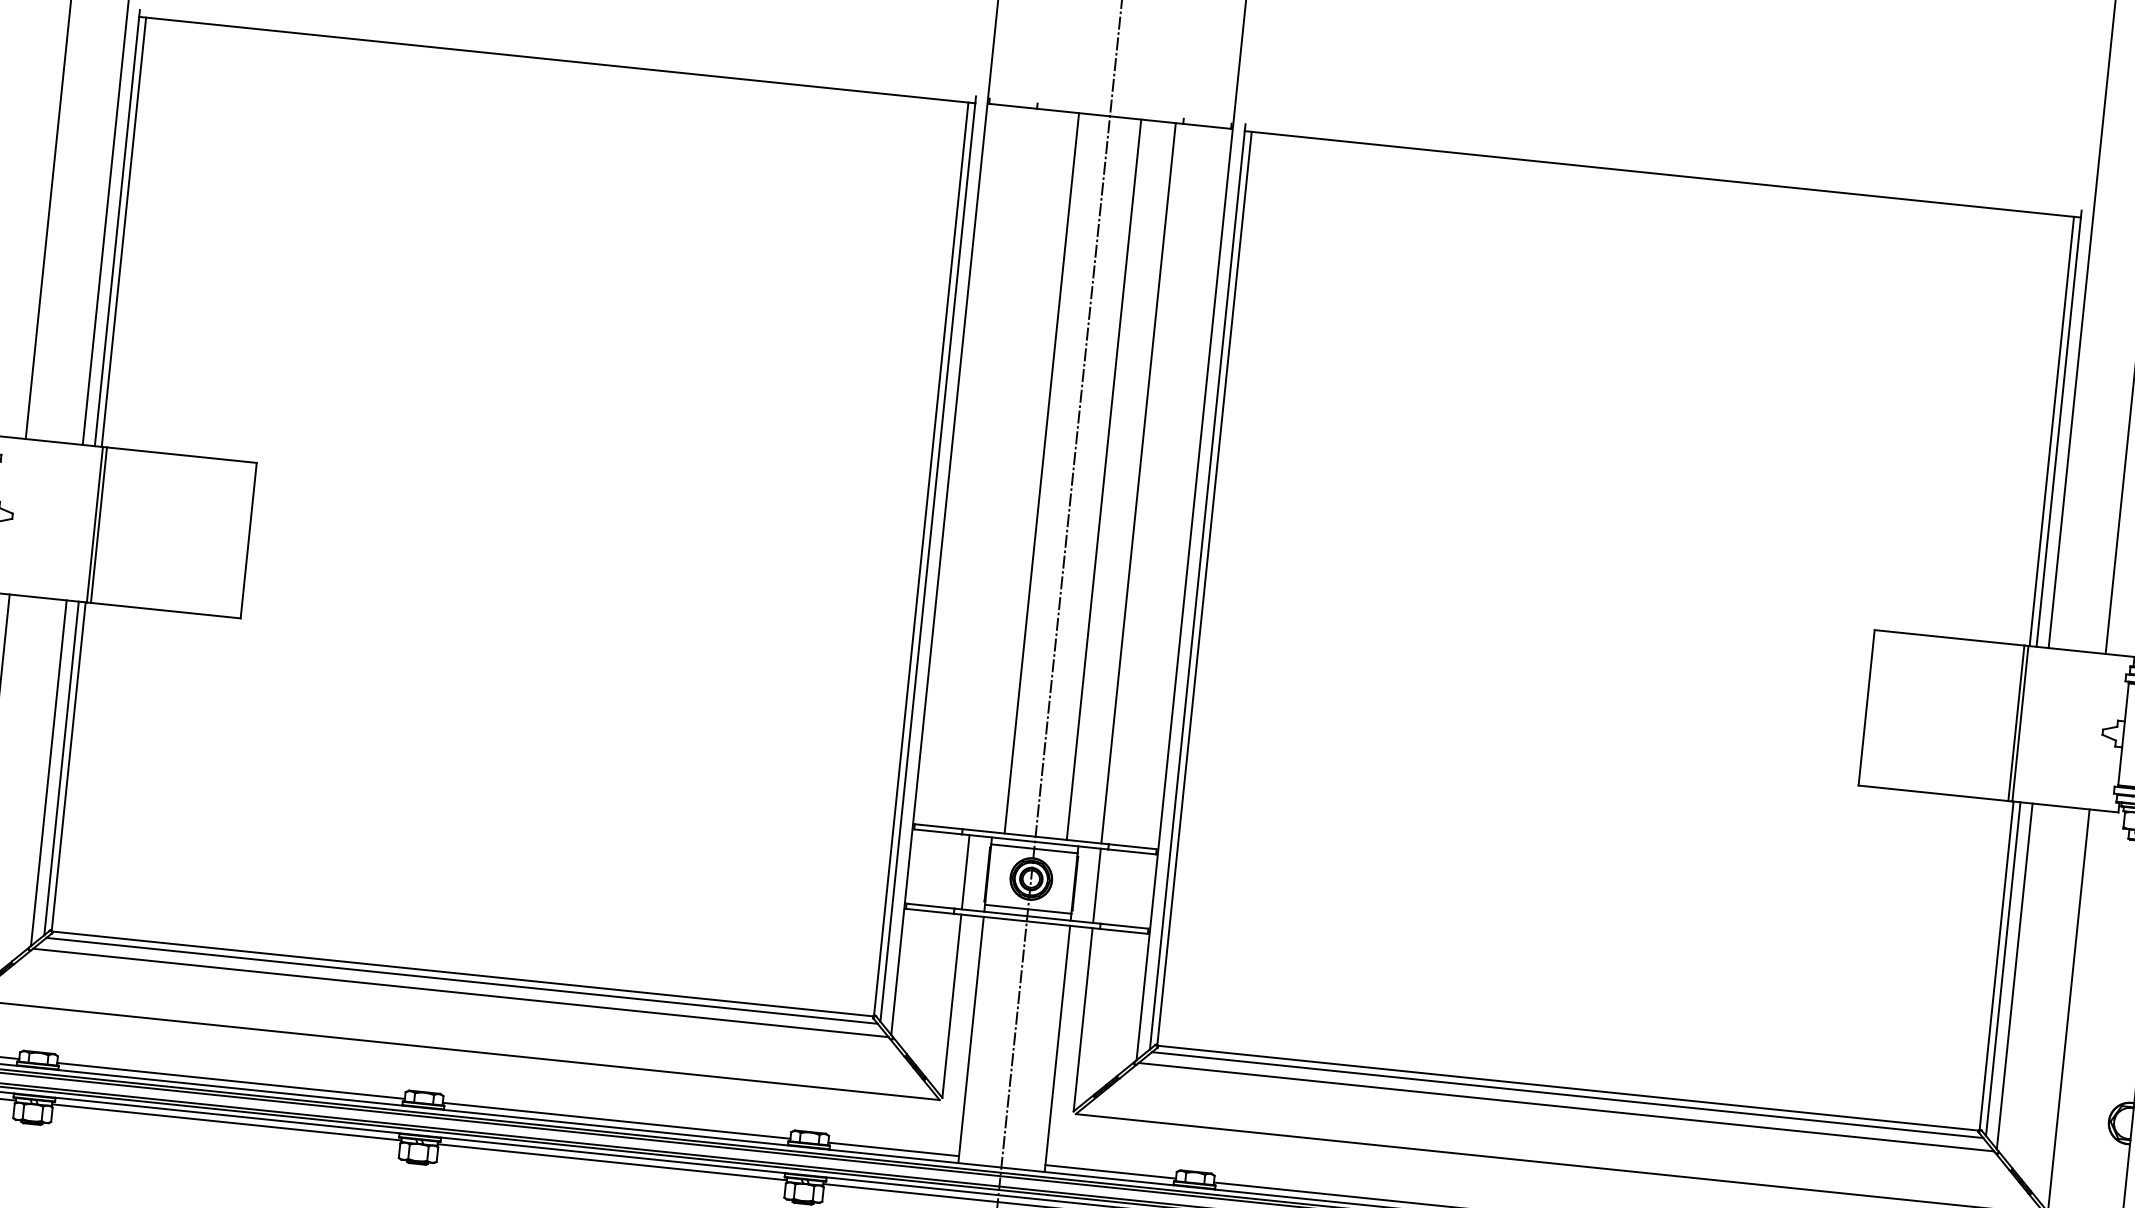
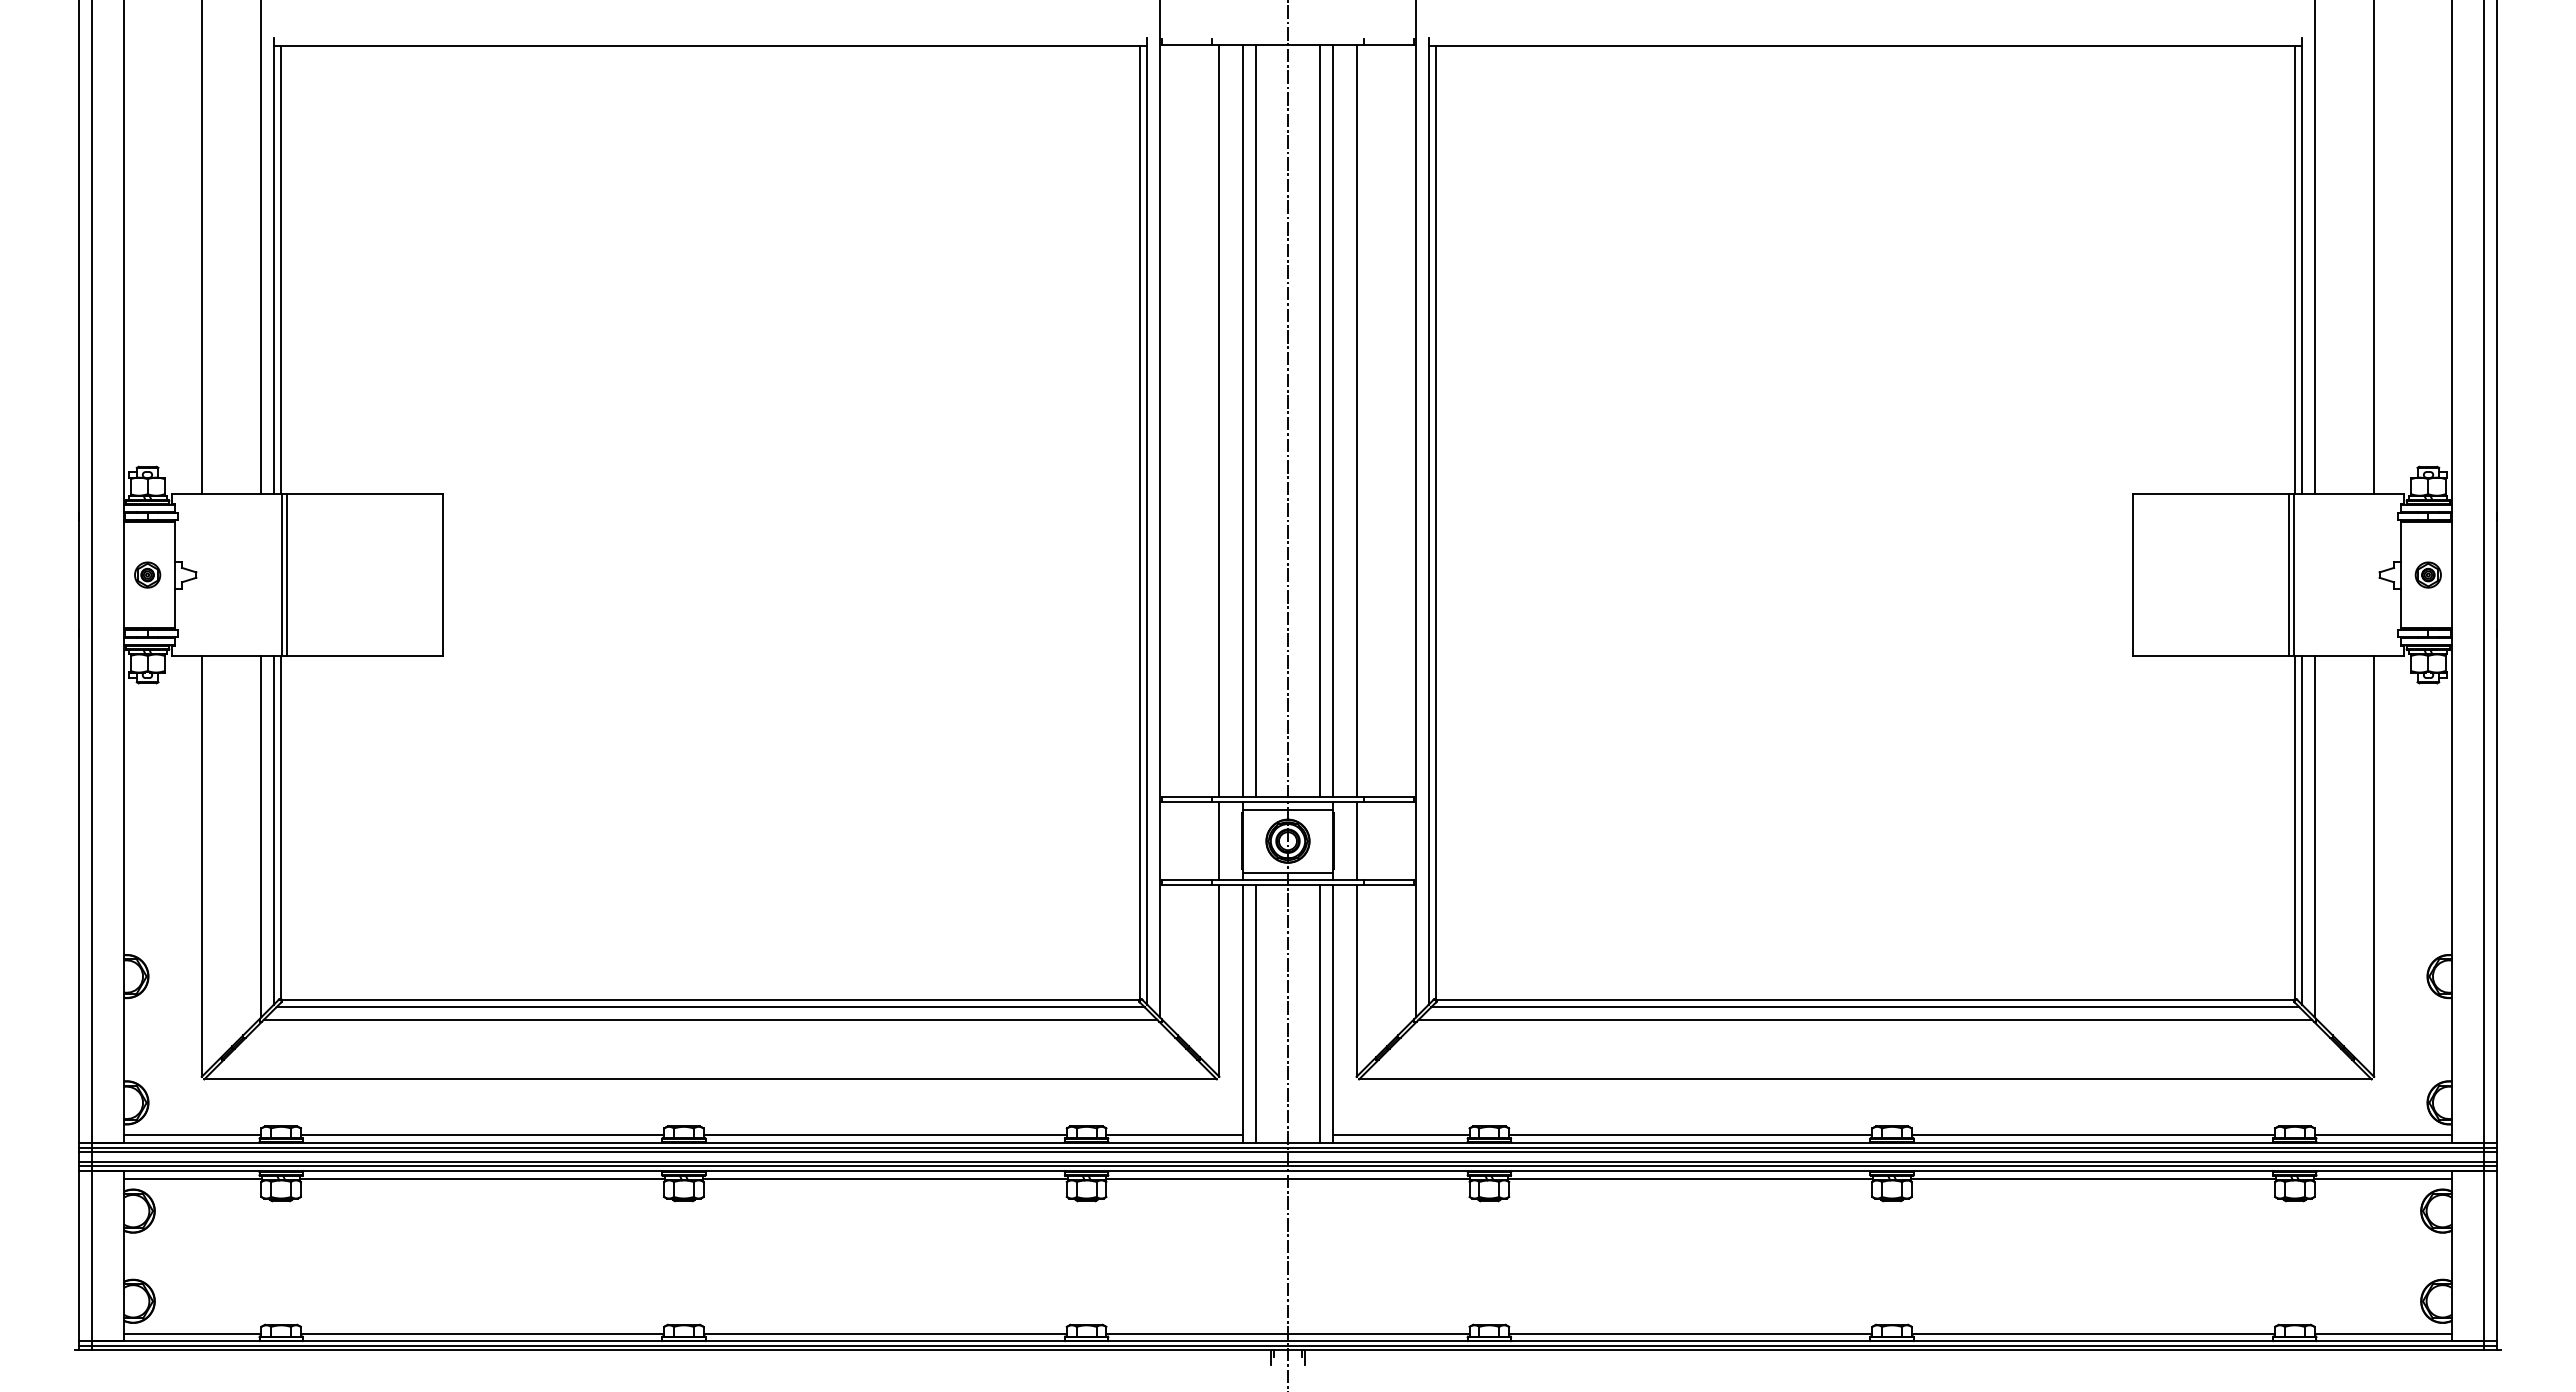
line: (1007, 469) -> (1219, 420), added
line: (1029, 471) -> (1242, 420), added
line: (1116, 480) -> (1333, 420), added
line: (983, 1040) -> (1255, 1013), added
line: (1045, 1047) -> (1320, 1013), added

